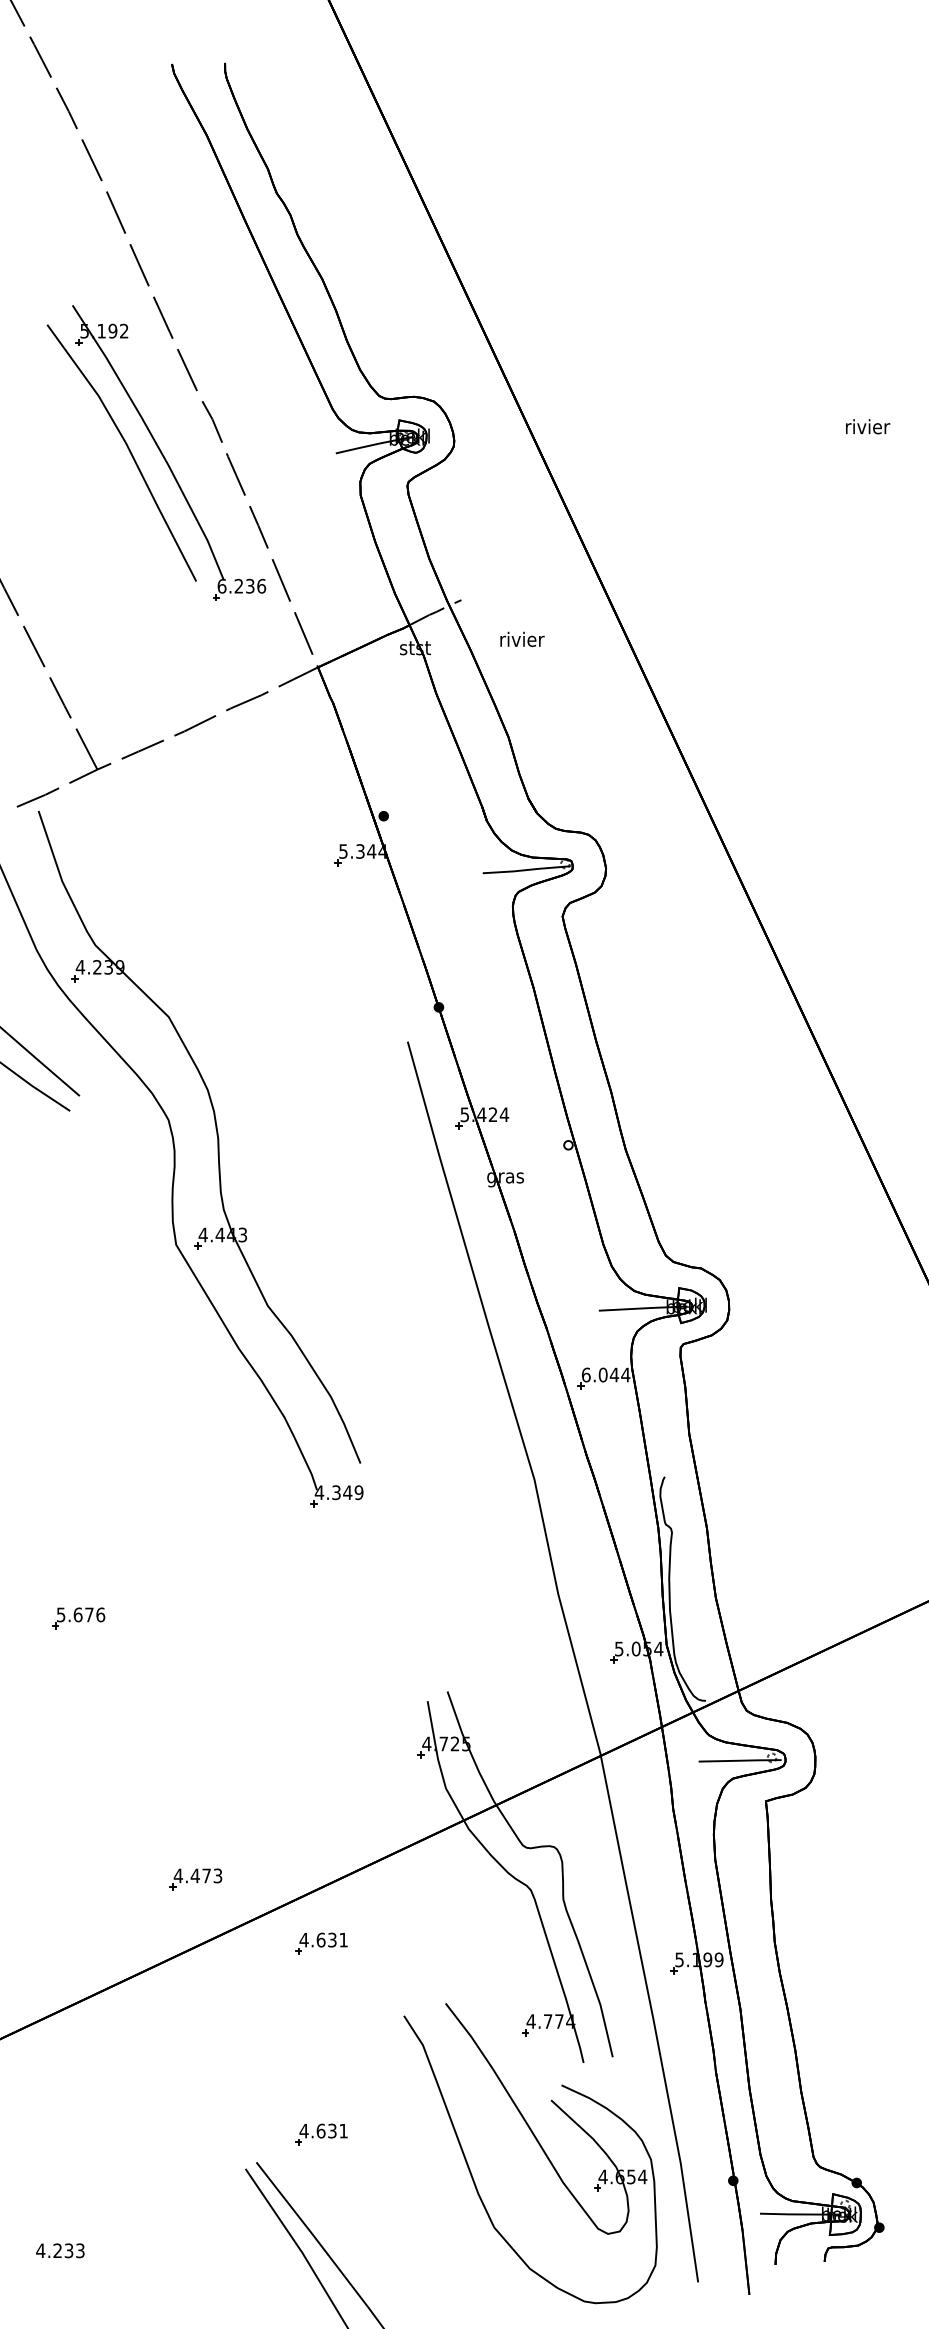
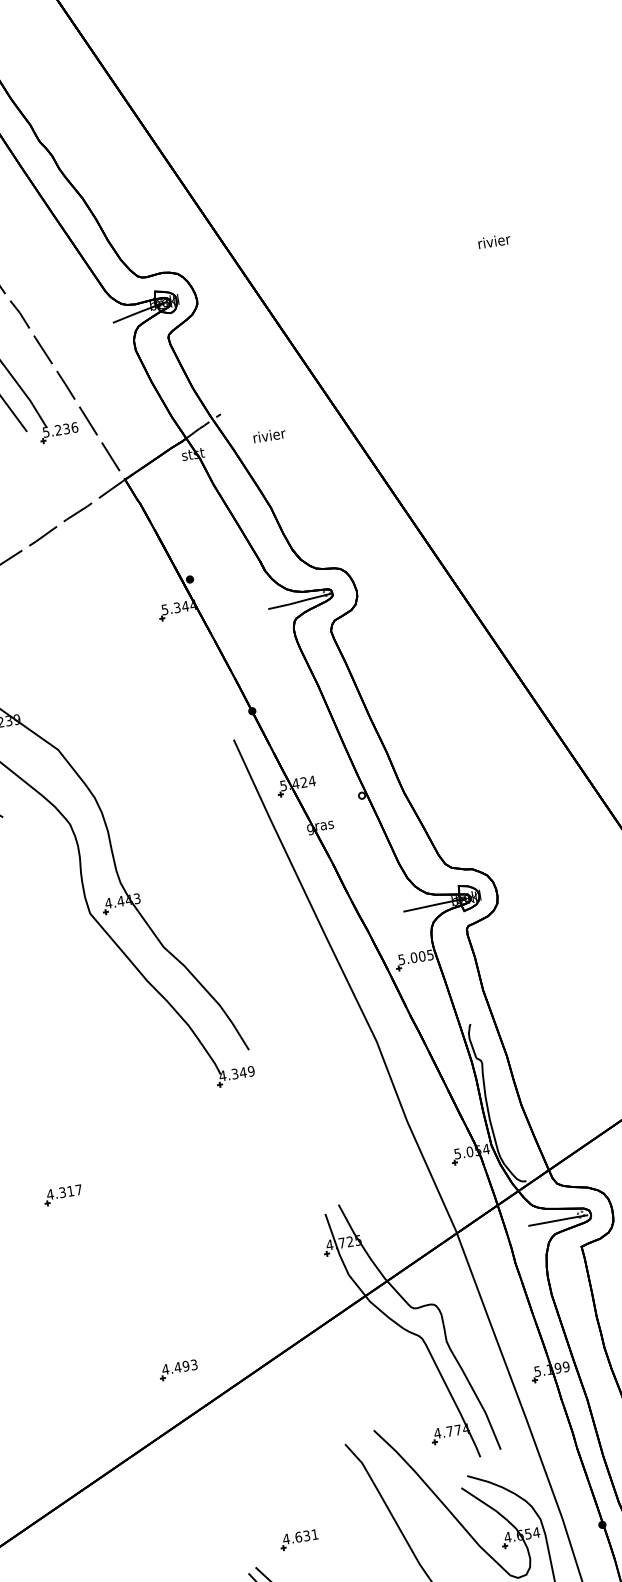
text: (221, 586) -> (45, 432), 6.236 -> 5.236
text: (606, 1374) -> (416, 956), 6.044 -> 5.005
text: (80, 1614) -> (64, 1192), 5.676 -> 4.317
text: (206, 1875) -> (185, 1365), 4.473 -> 4.493
part: (321, 1943) -> (276, 1401), removed

